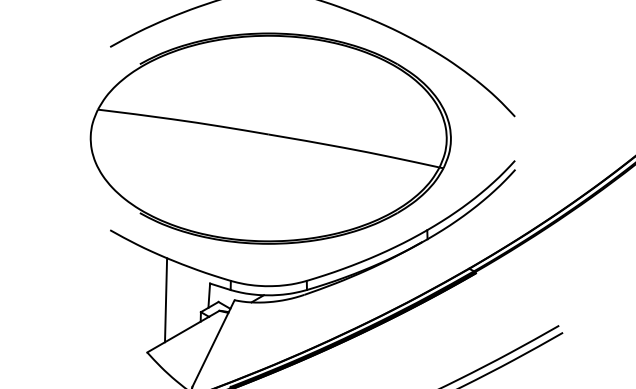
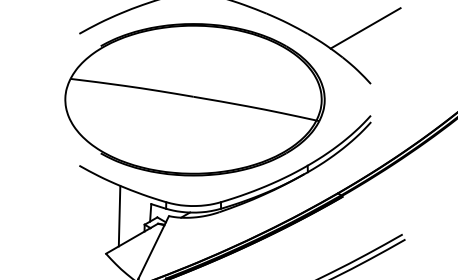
line: (507, 39) -> (365, 28), added

